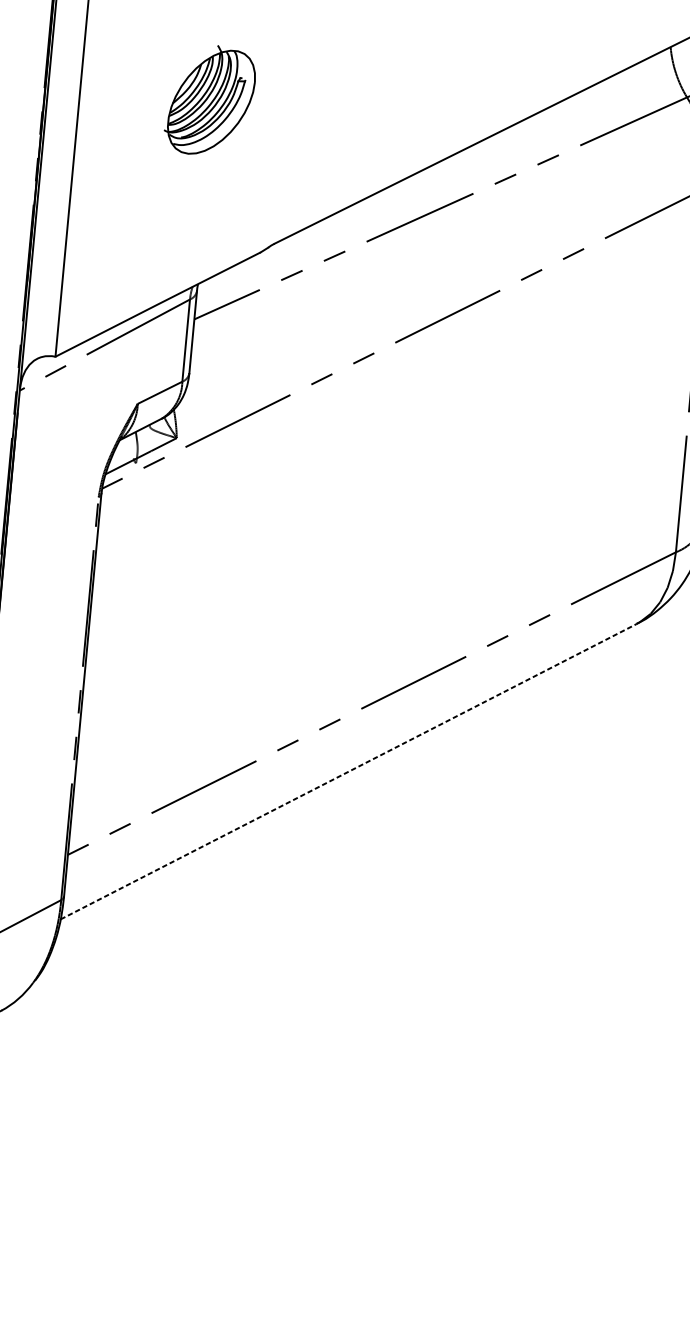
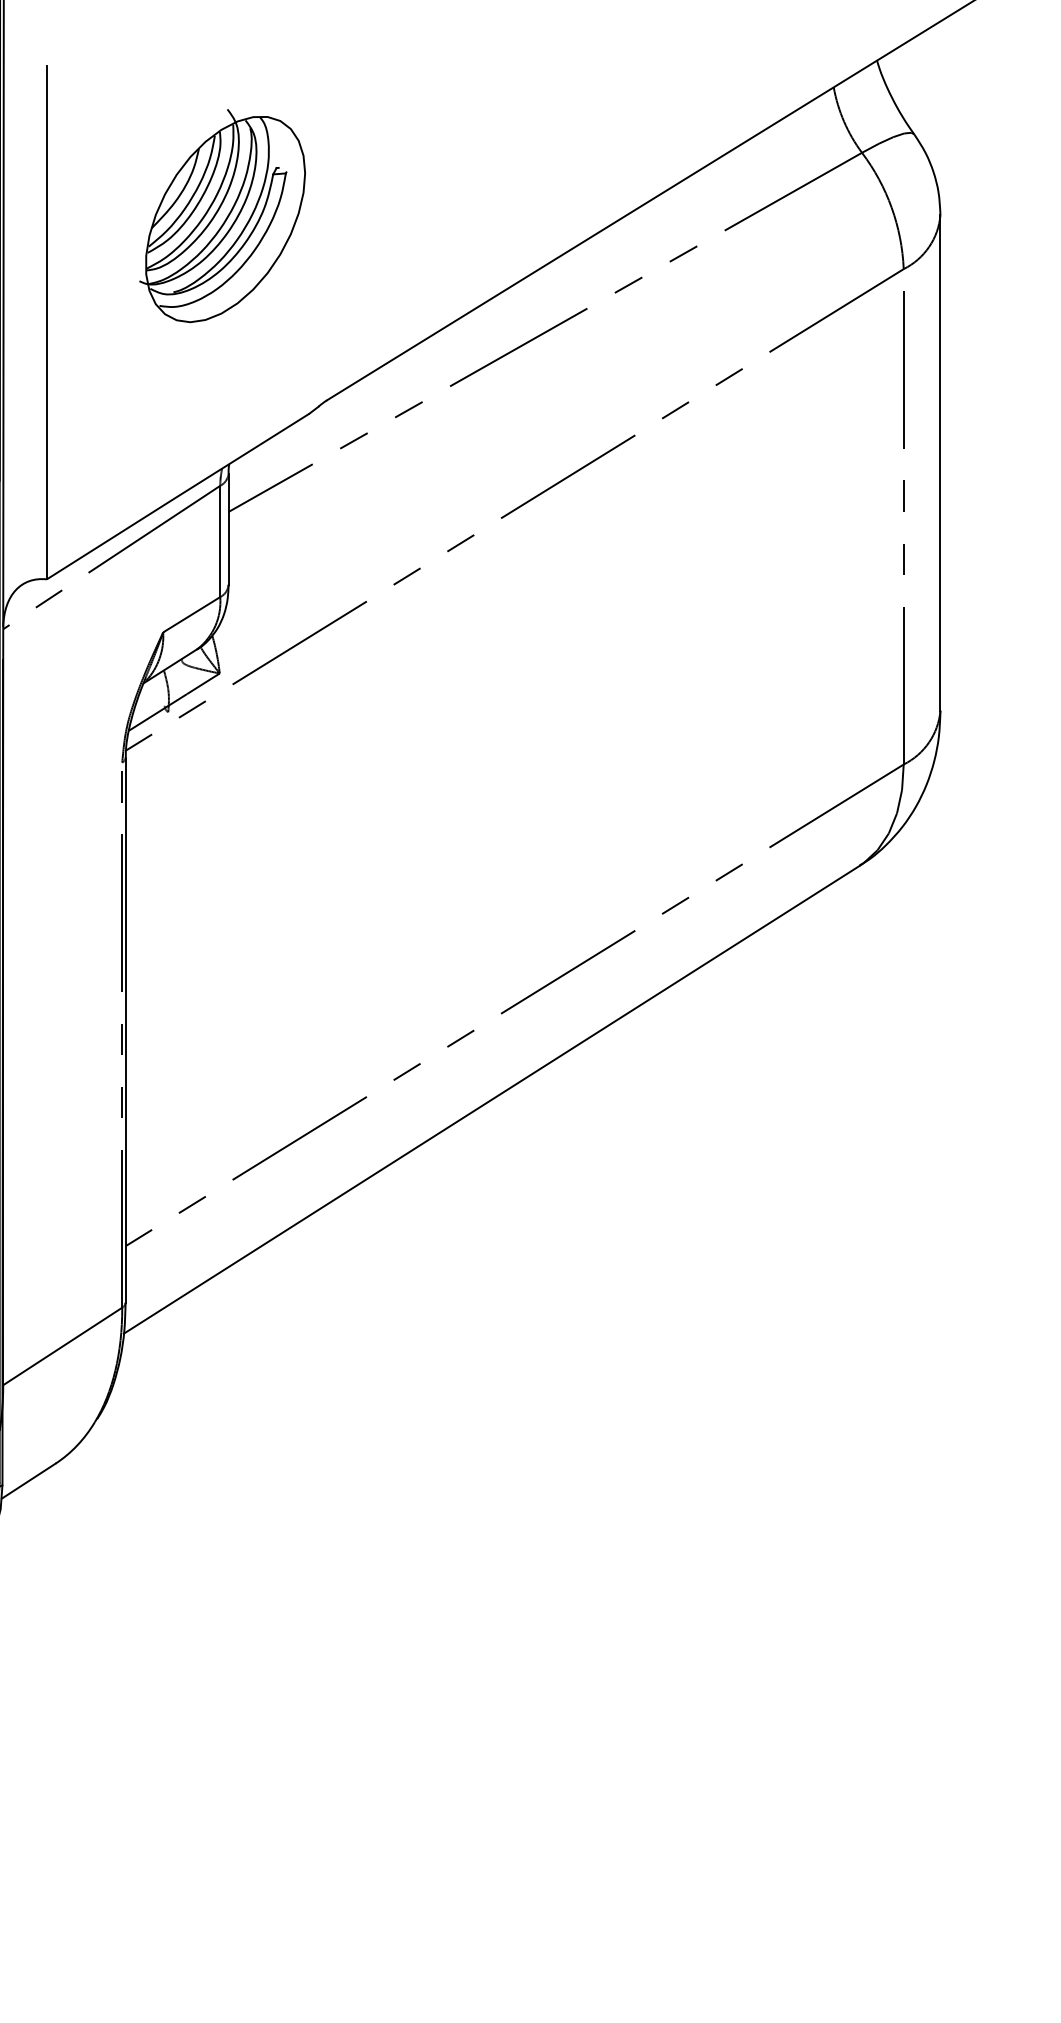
part: (210, 100) -> (222, 216), size x1.43
line: (349, 771) -> (492, 1099), dashed -> solid

